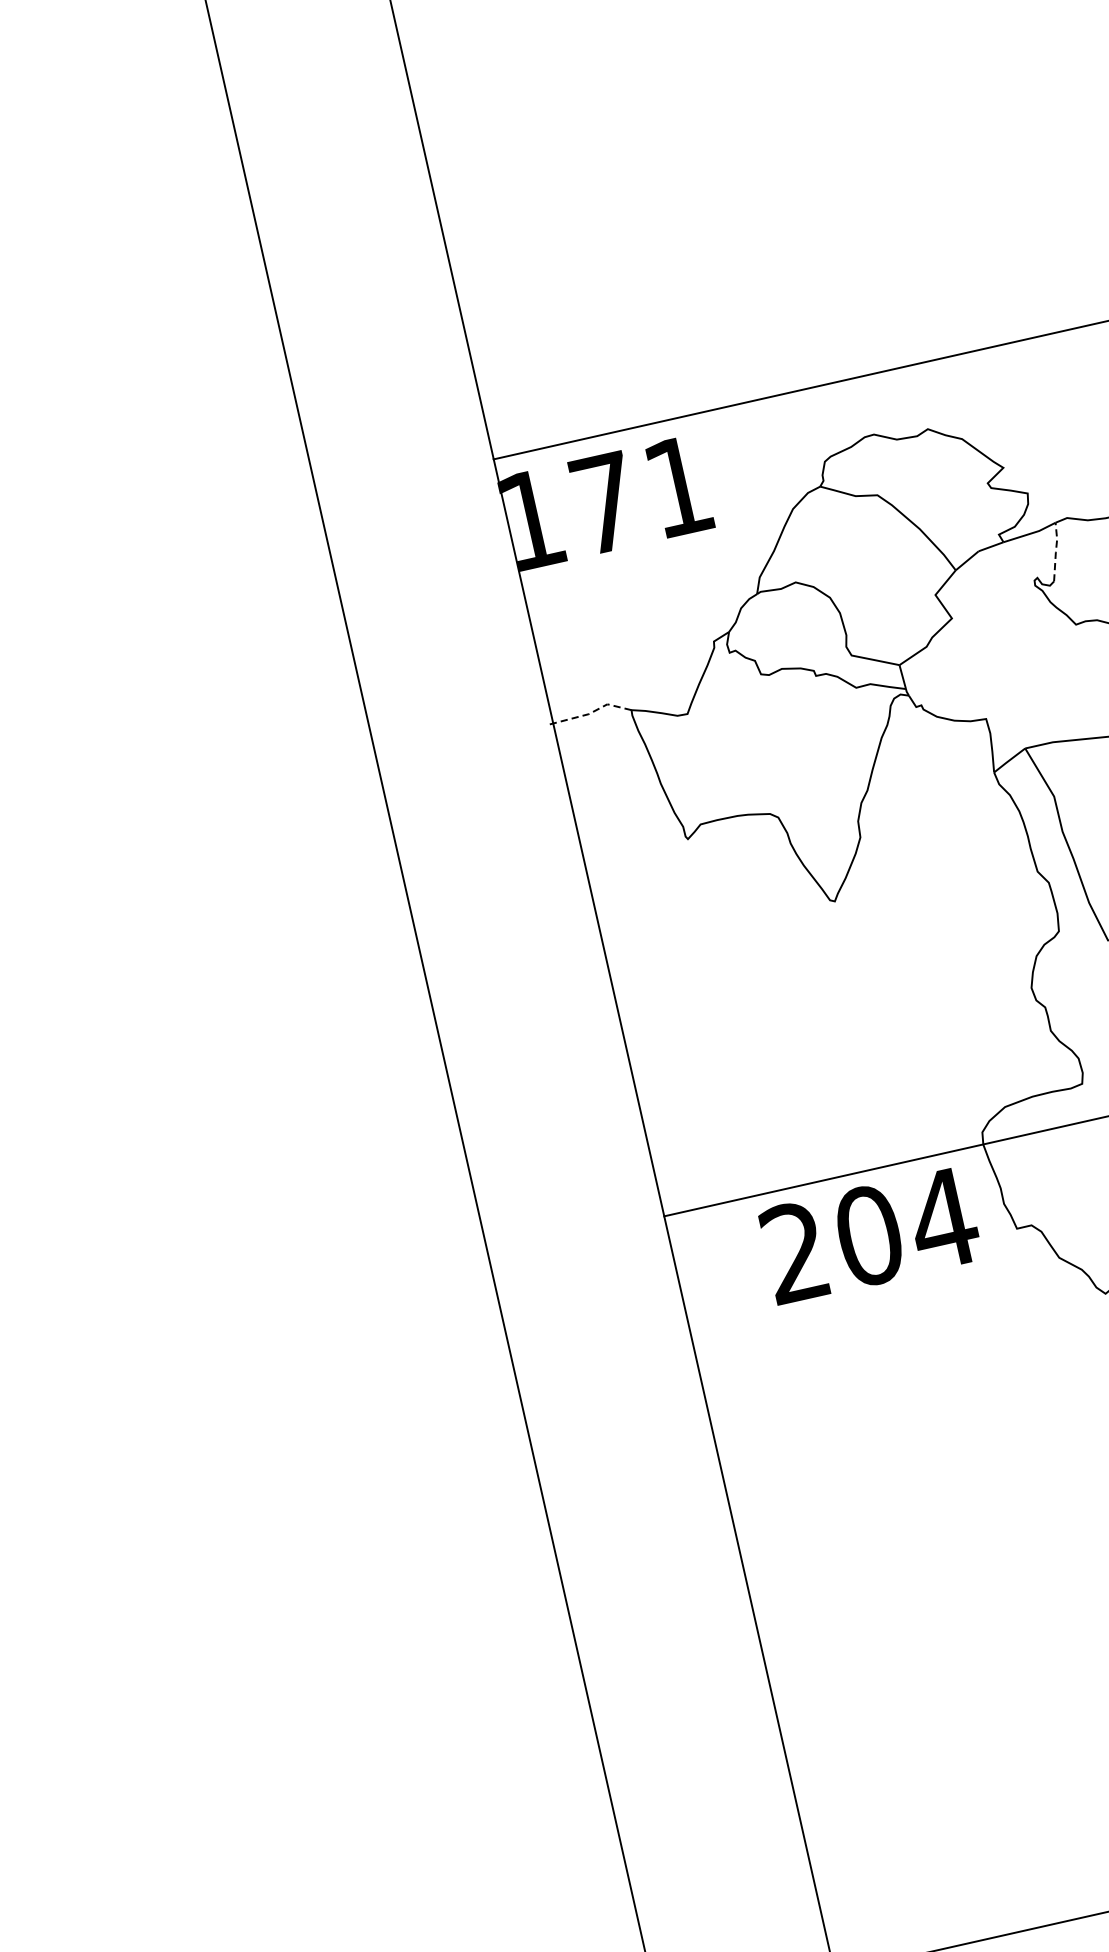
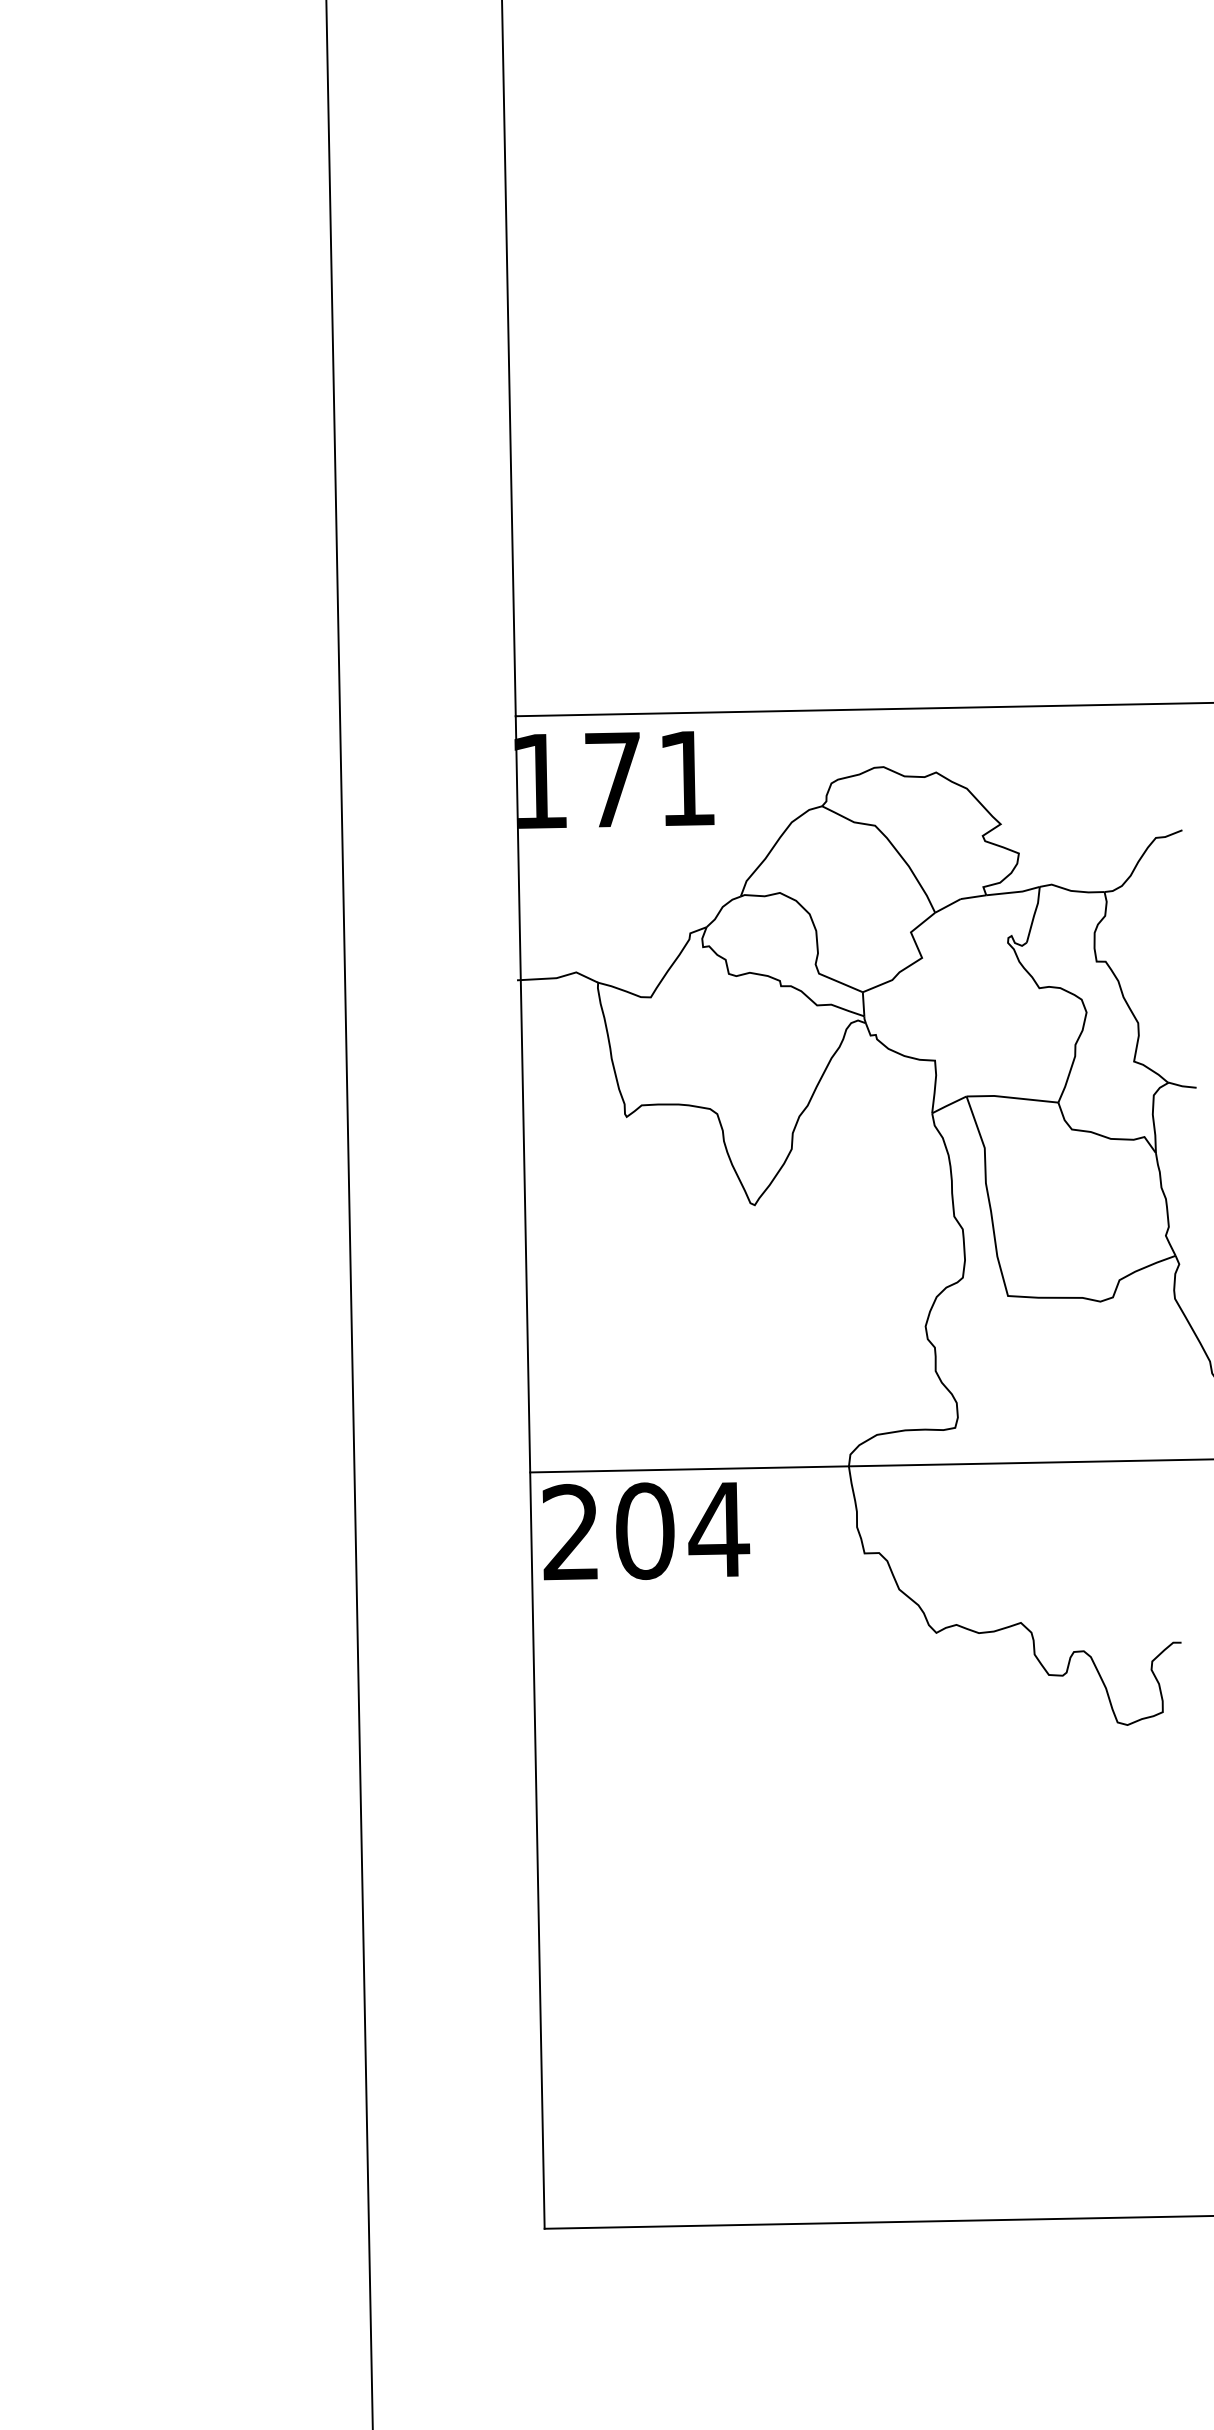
line: (1055, 550) -> (1034, 913), dashed -> solid
line: (591, 712) -> (559, 977), dashed -> solid
text: (870, 1235) -> (646, 1531), moved

